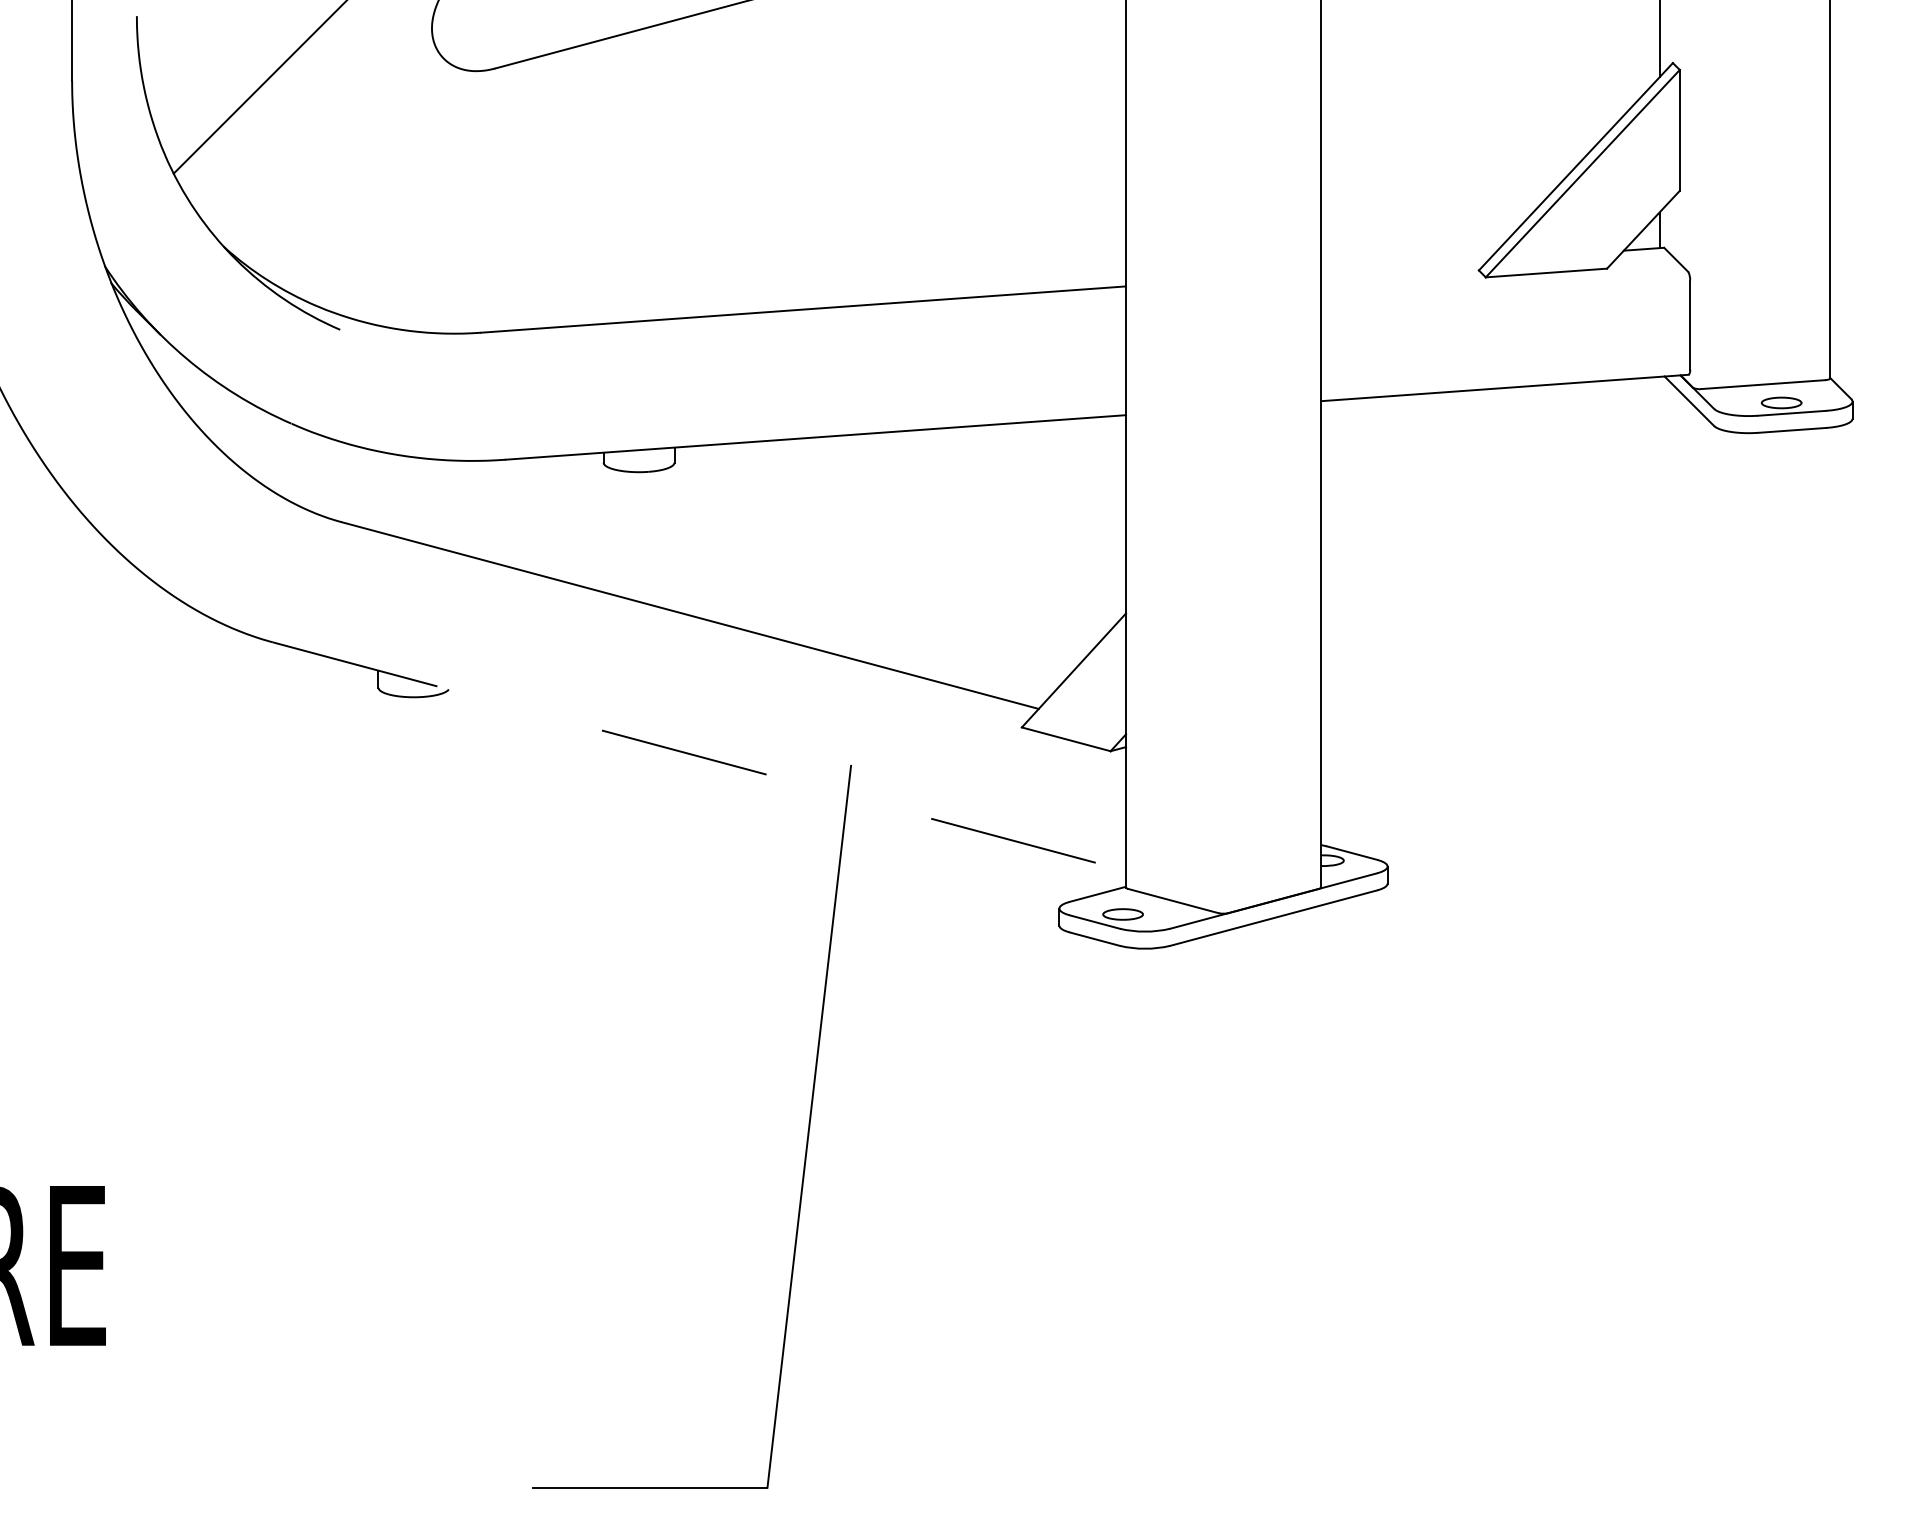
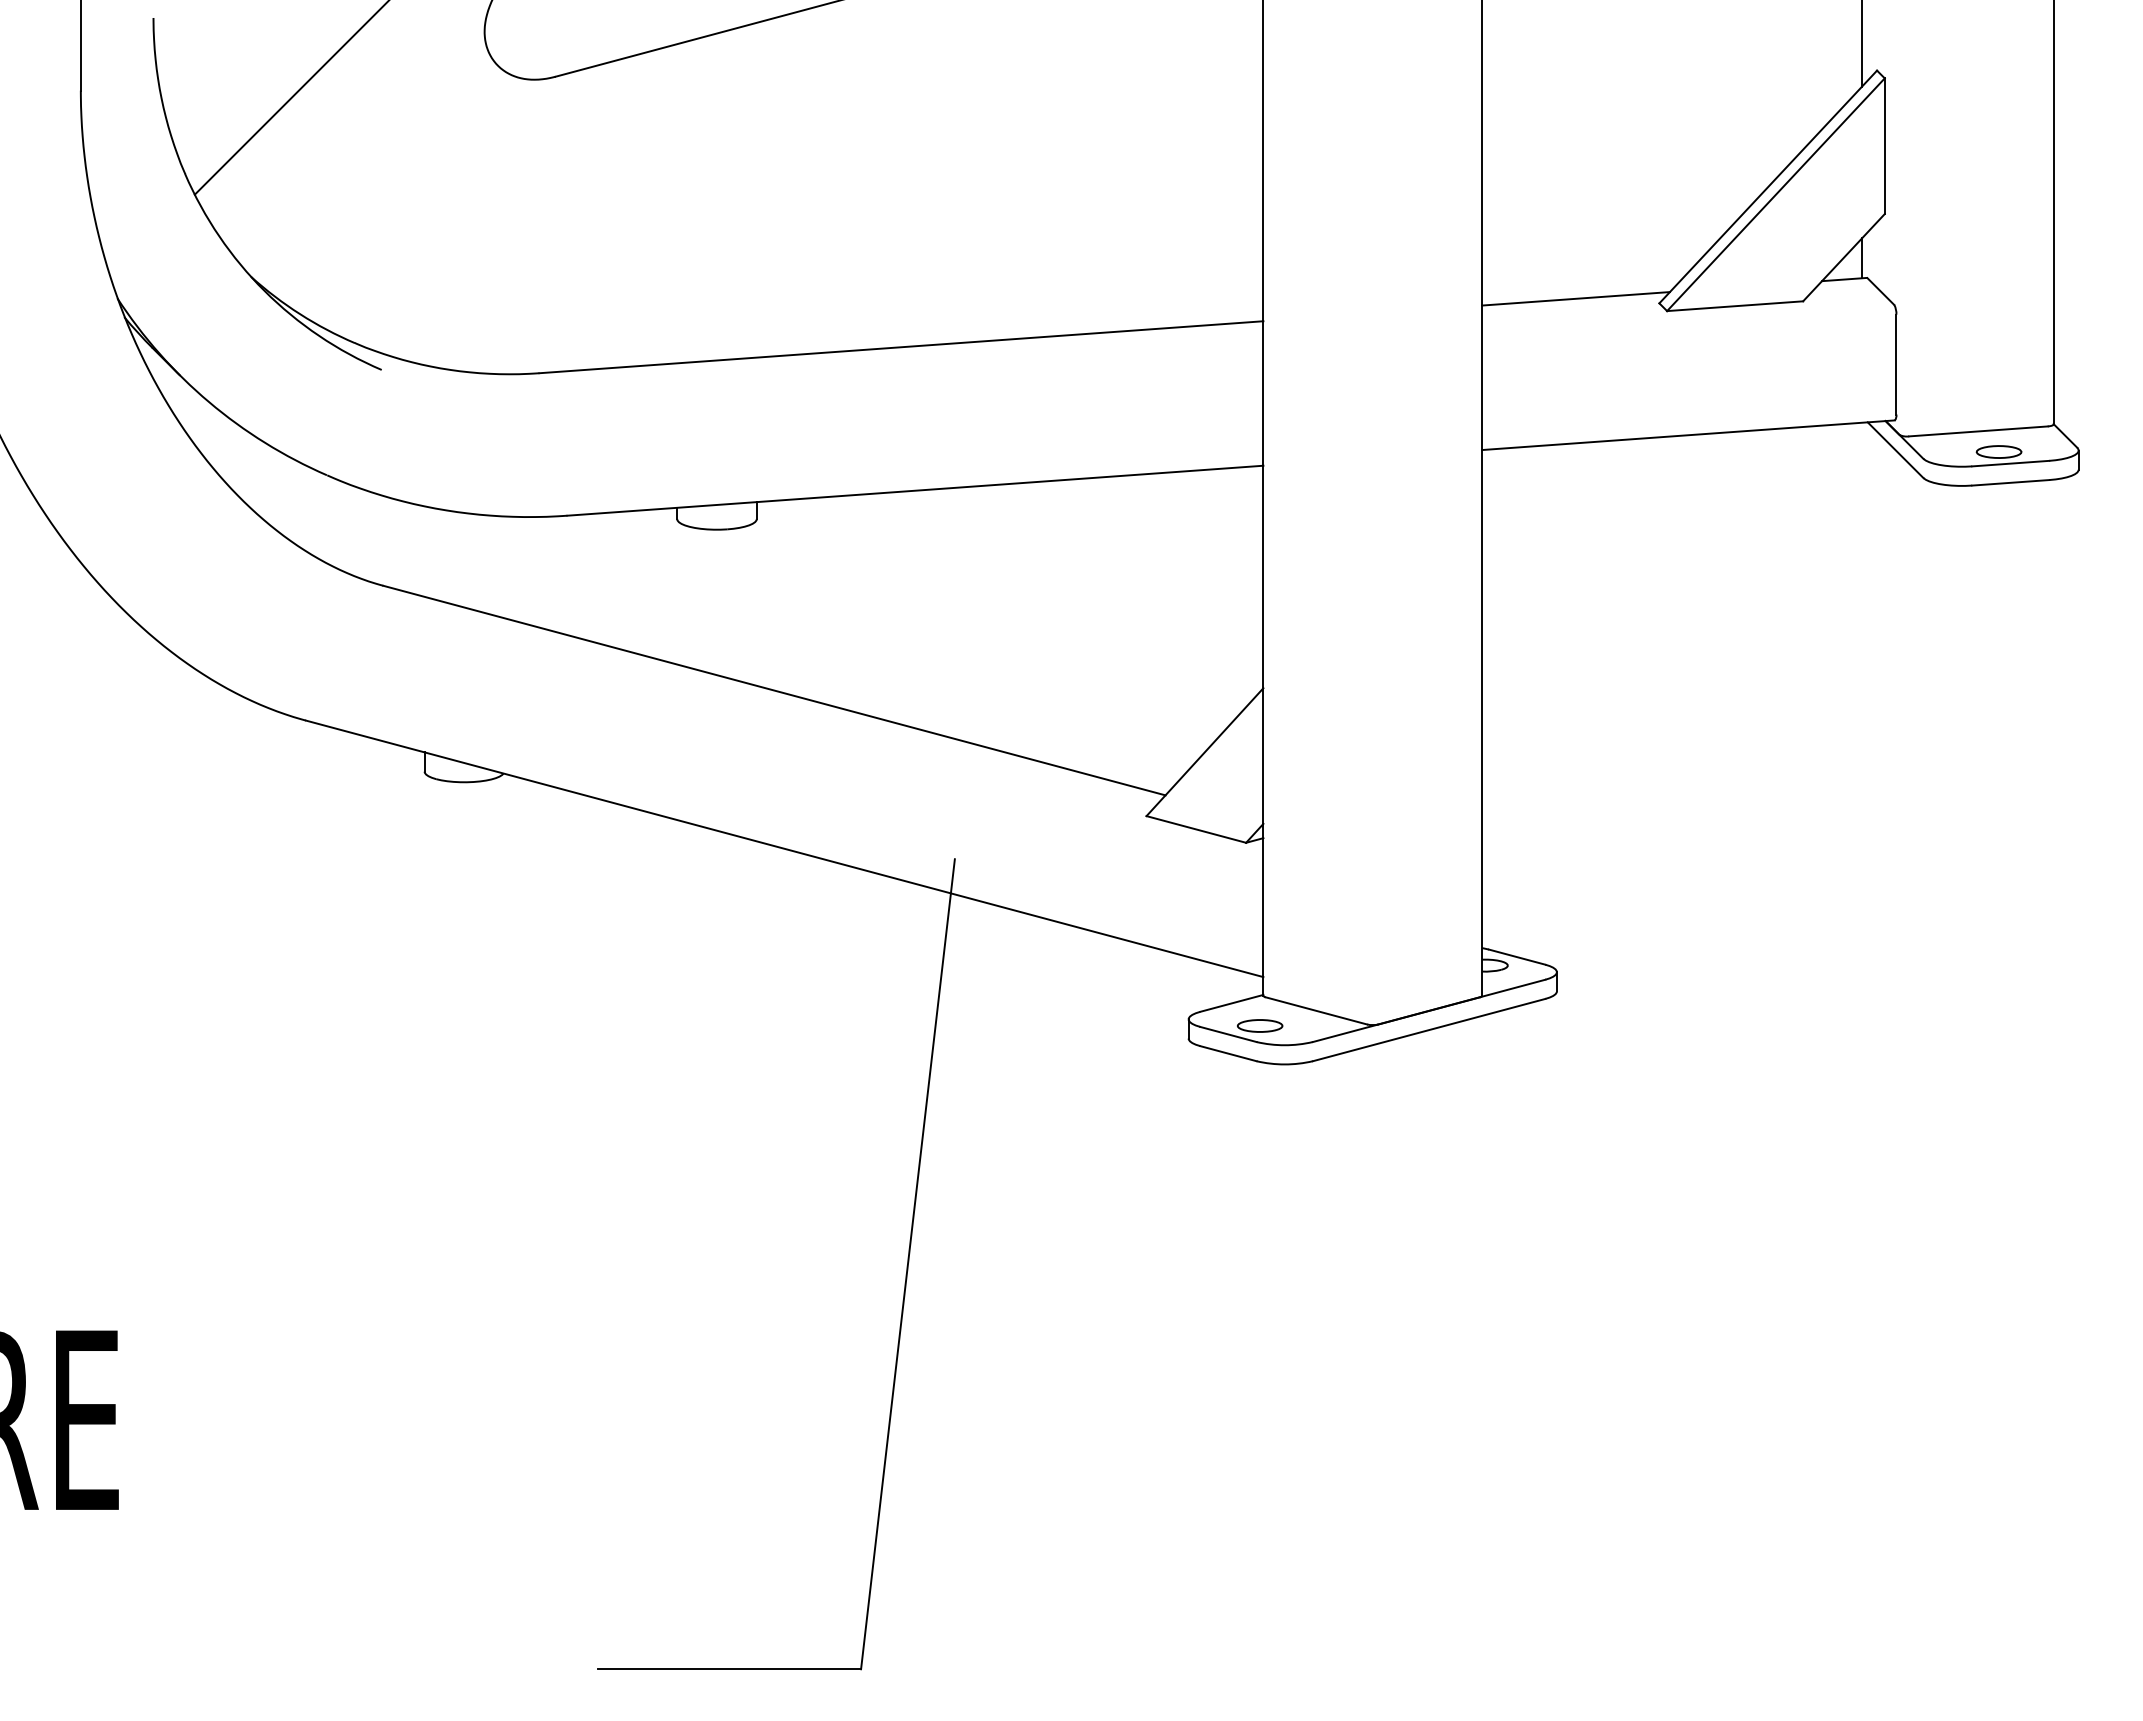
line: (1404, 266) -> (1575, 298), added
line: (699, 756) -> (784, 848), dashed -> solid

